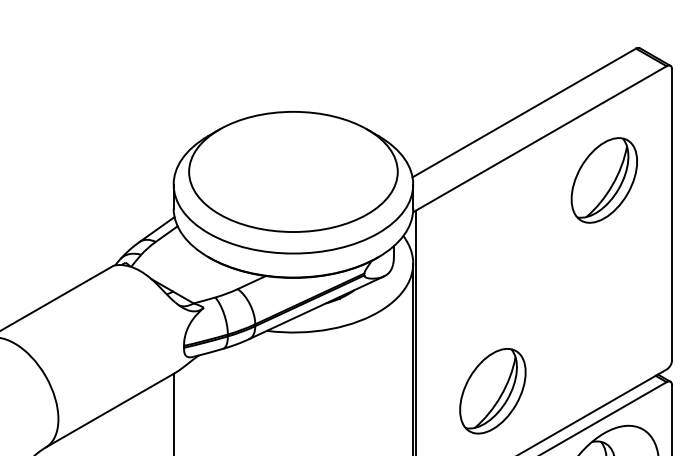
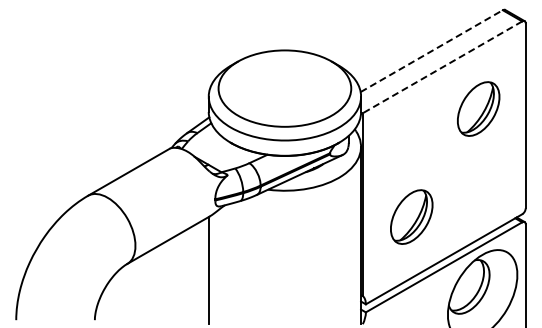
line: (525, 111) -> (432, 50), solid -> dashed
line: (541, 138) -> (442, 67), solid -> dashed
part: (604, 179) -> (478, 108), moved
part: (492, 390) -> (411, 216), moved

